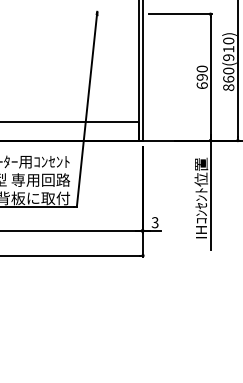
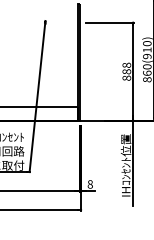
text: (201, 77) -> (126, 71), 690 -> 888
text: (154, 222) -> (89, 184), 3 -> 8

